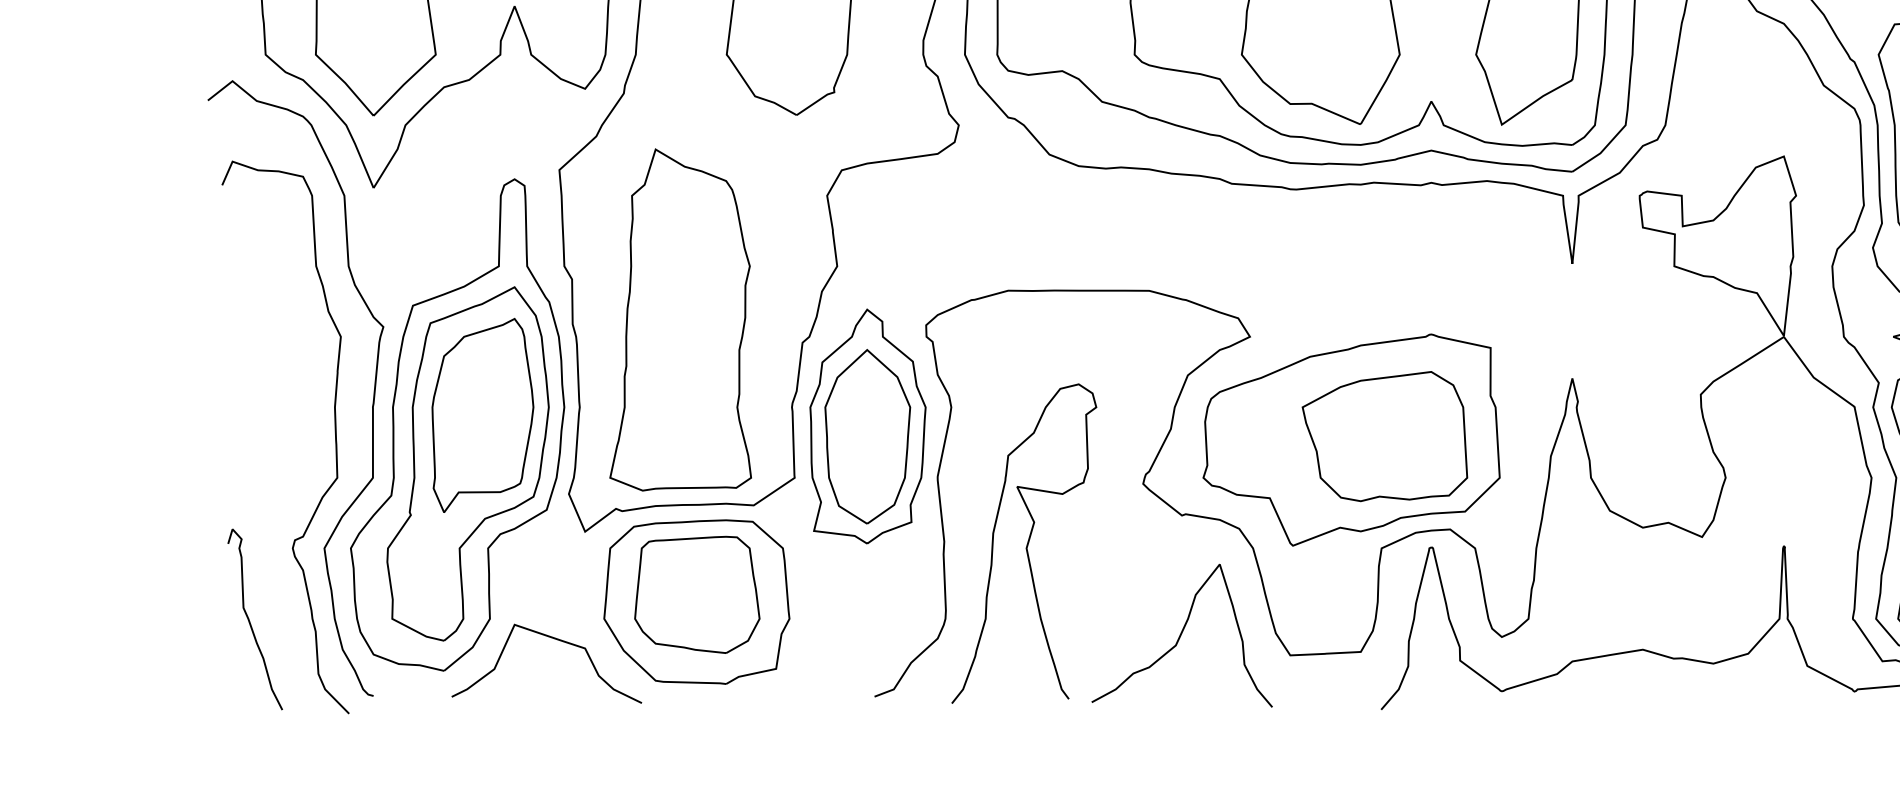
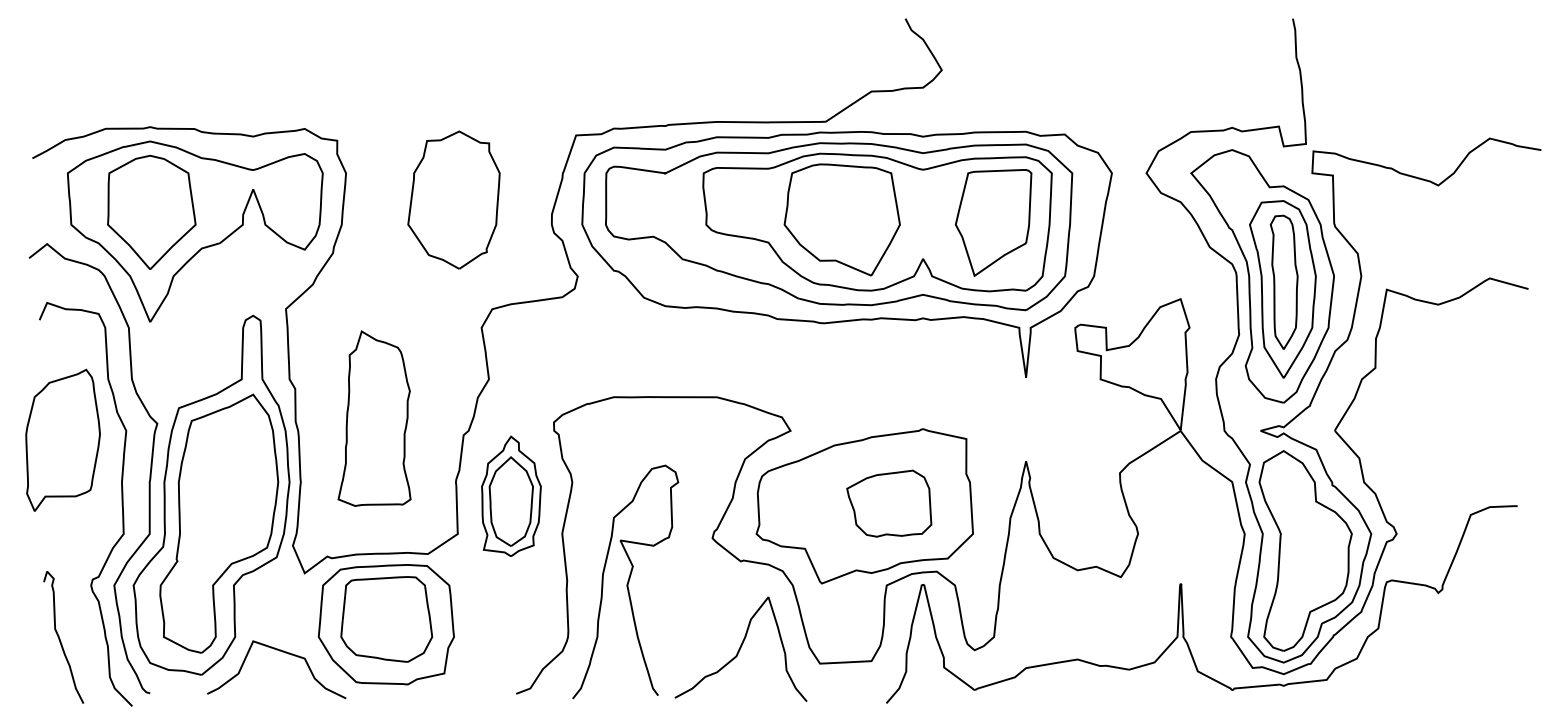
part: (680, 319) -> (374, 418), size x0.7
part: (482, 414) -> (62, 439), moved
part: (868, 426) -> (511, 496), size x0.7
part: (1385, 436) -> (889, 503), size x0.7

